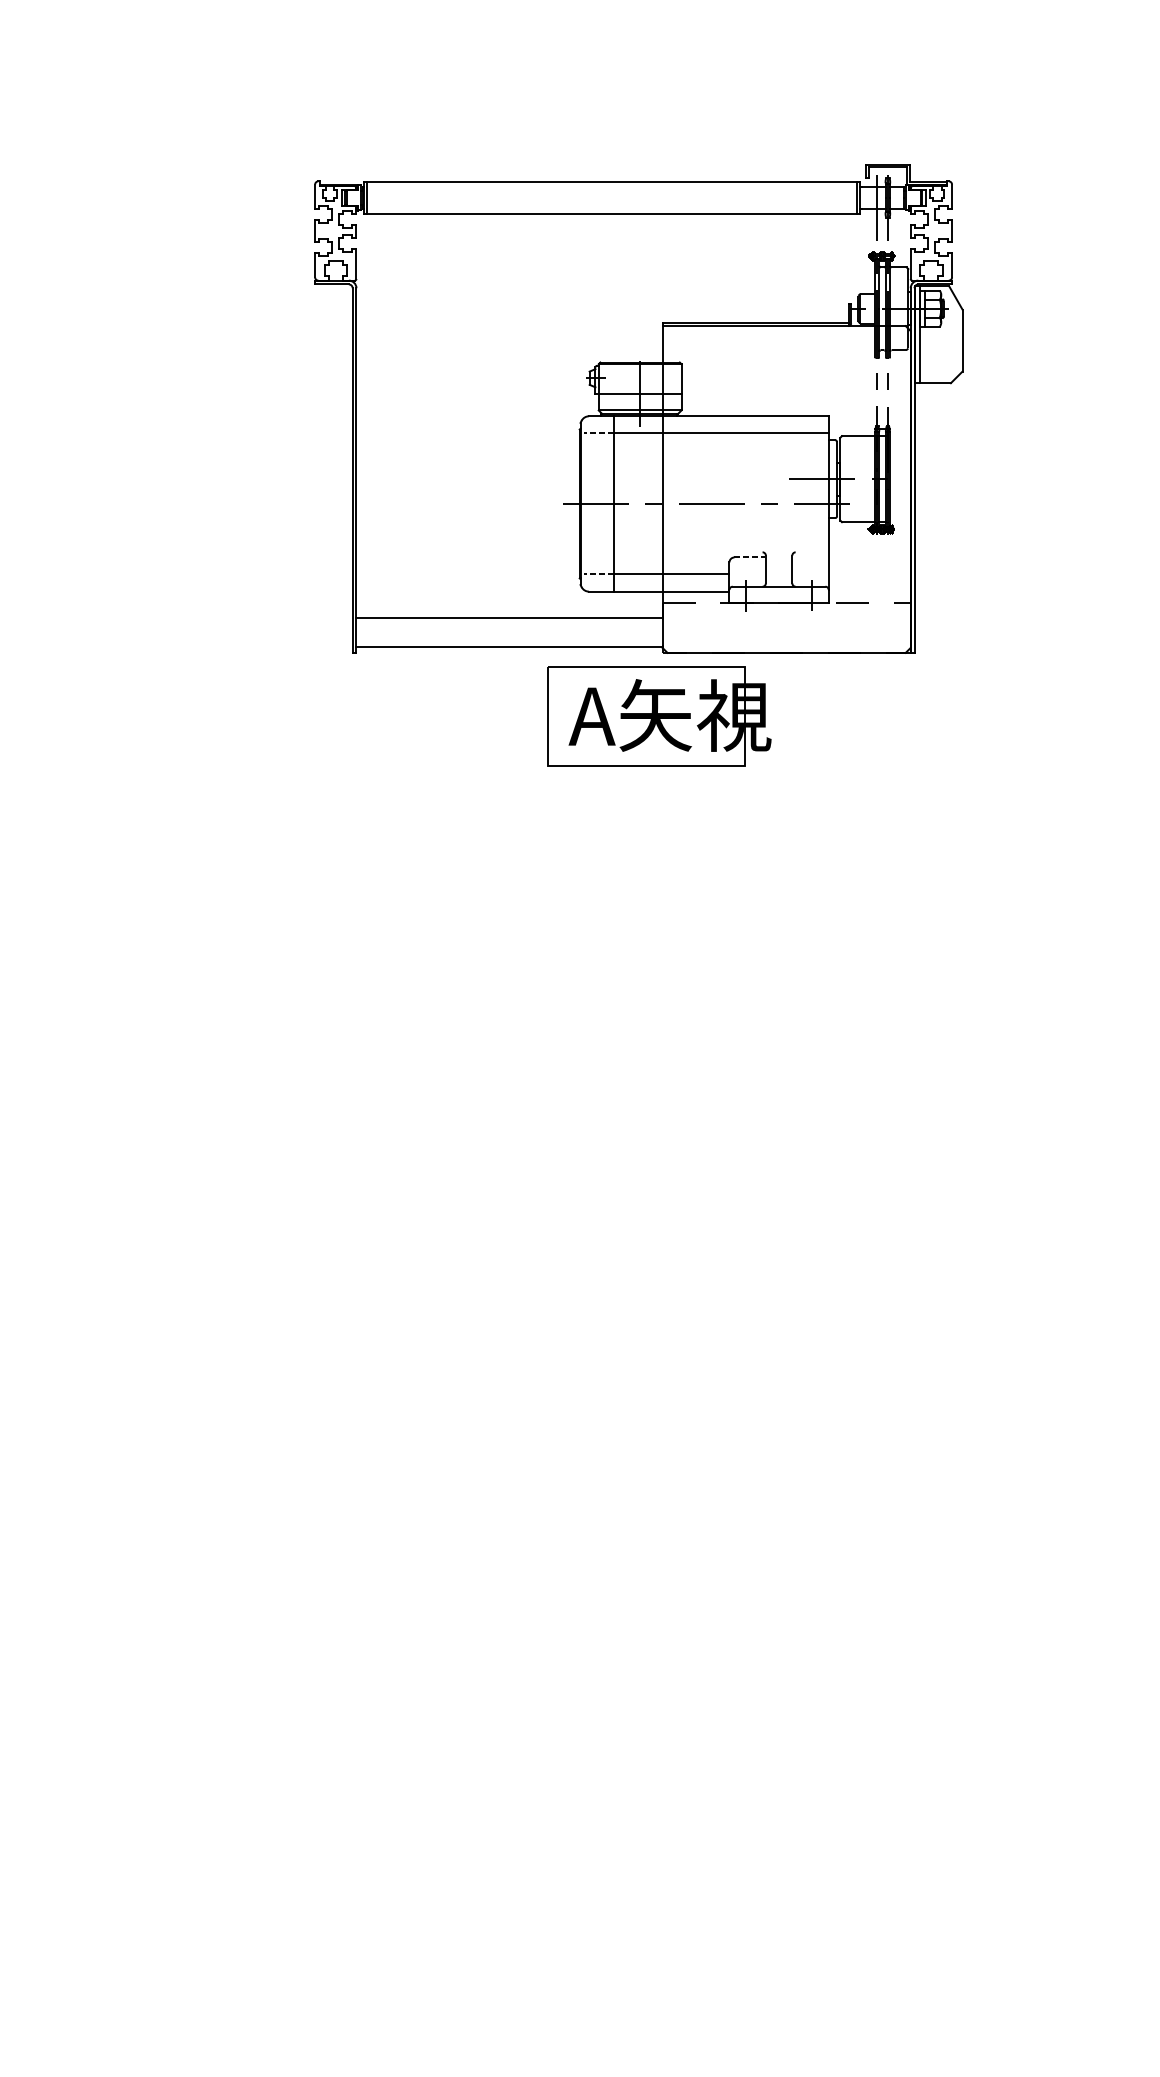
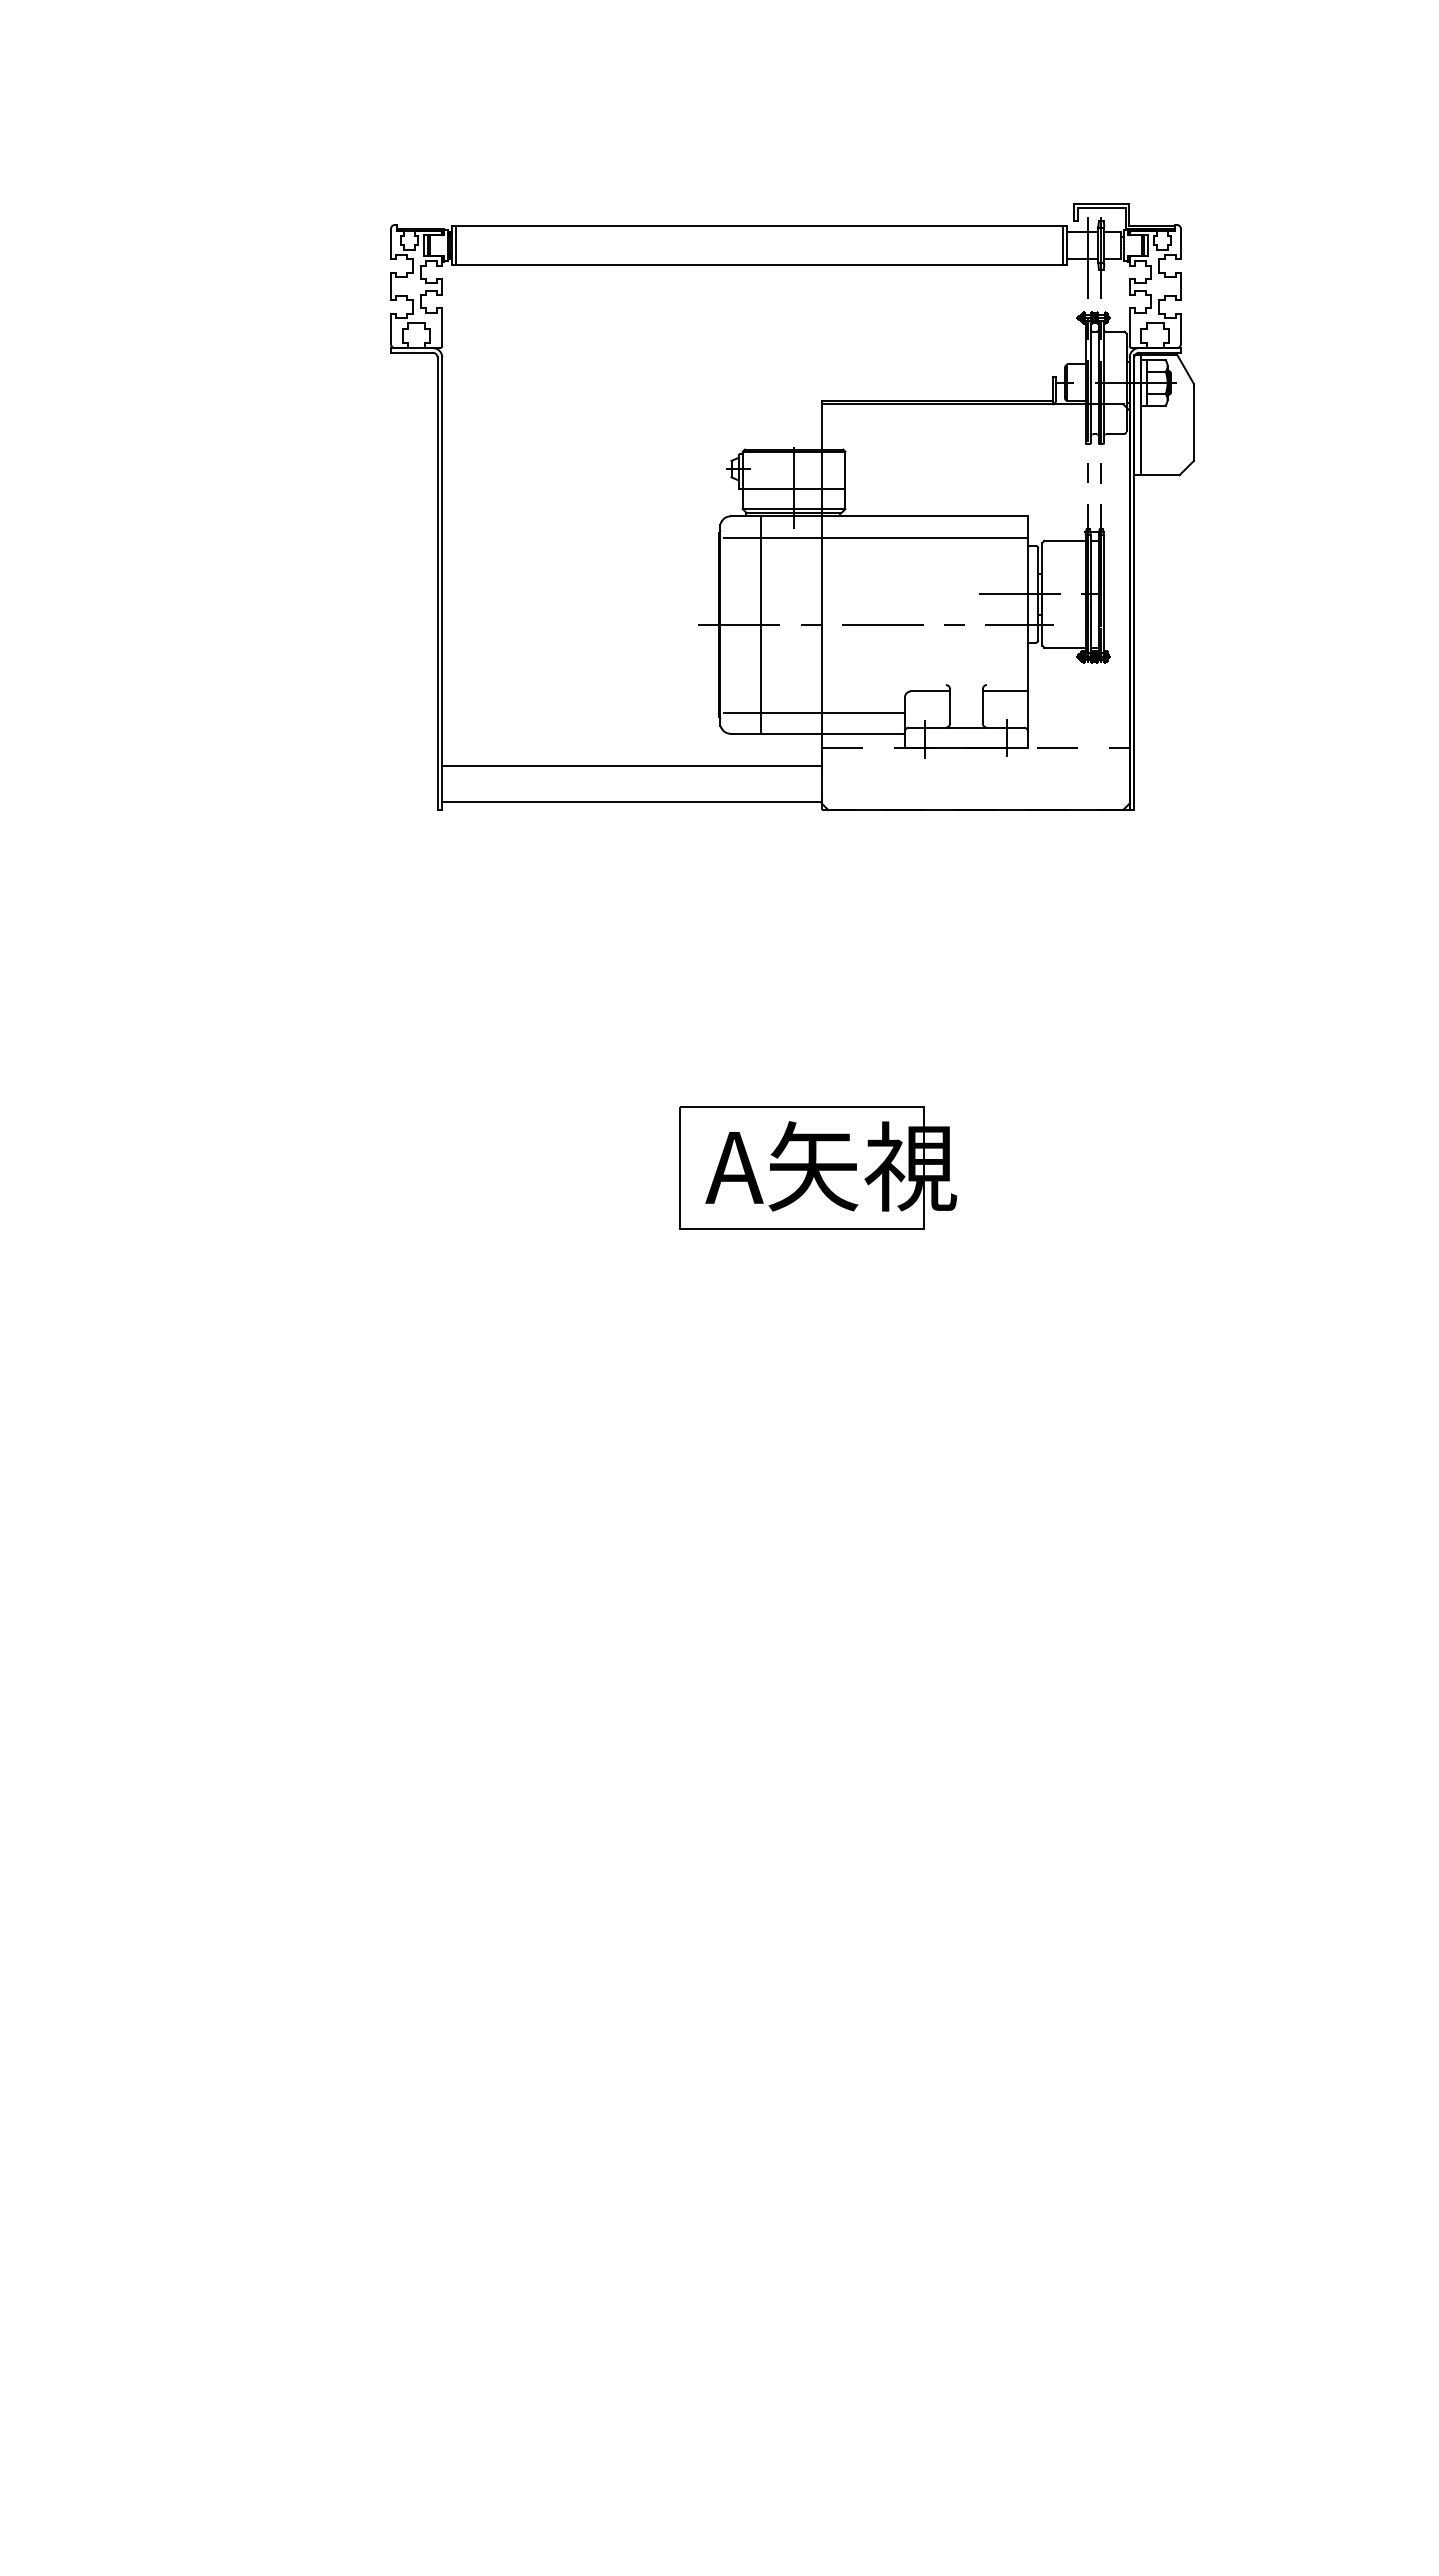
line: (598, 433) -> (742, 537), dashed -> solid
line: (749, 557) -> (929, 691), dashed -> solid
line: (810, 557) -> (1005, 691), added
line: (598, 574) -> (742, 712), dashed -> solid
part: (659, 716) -> (817, 1167), moved

